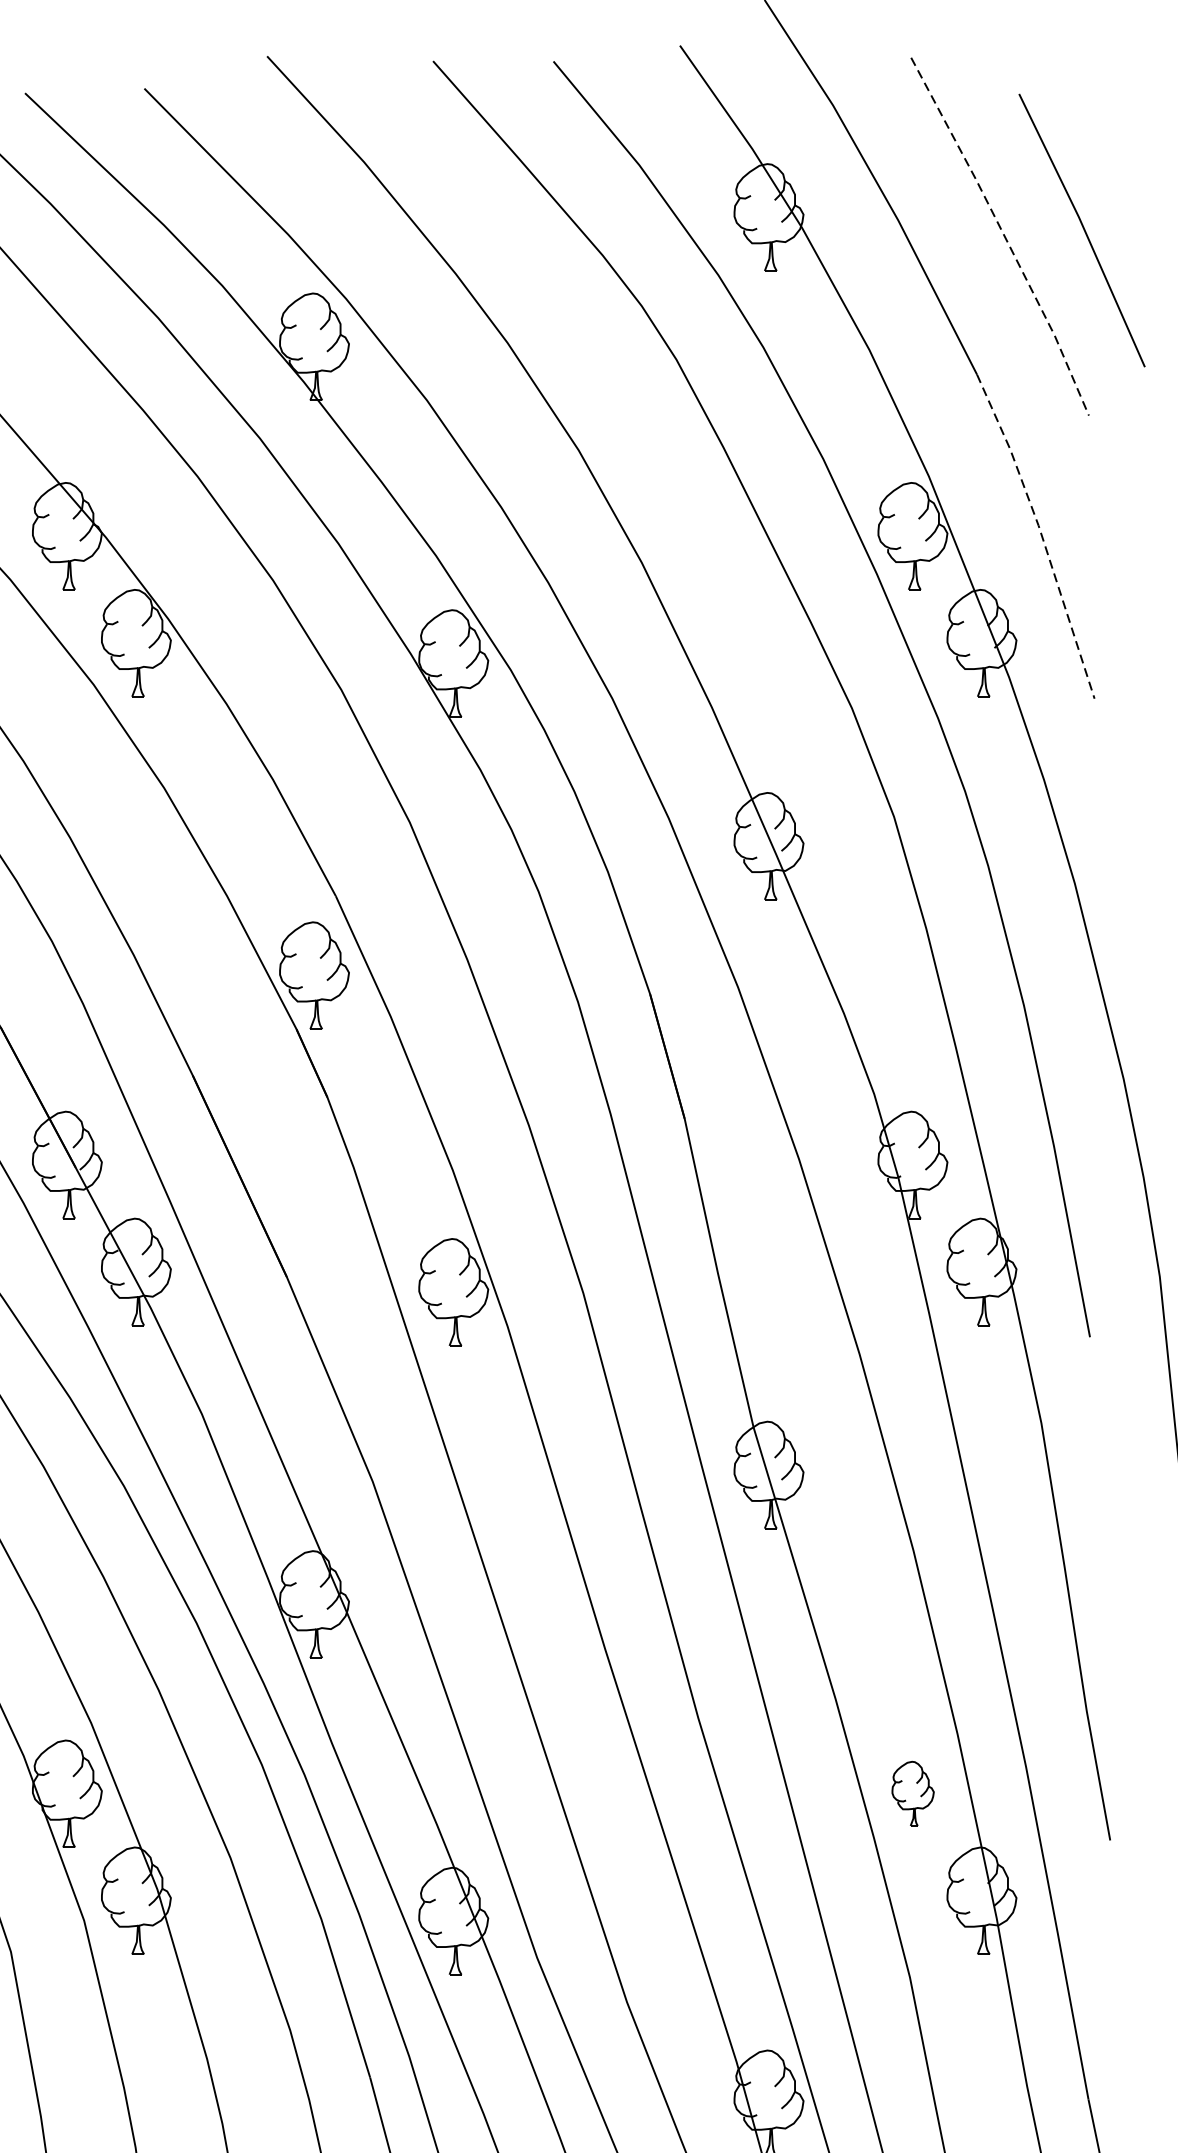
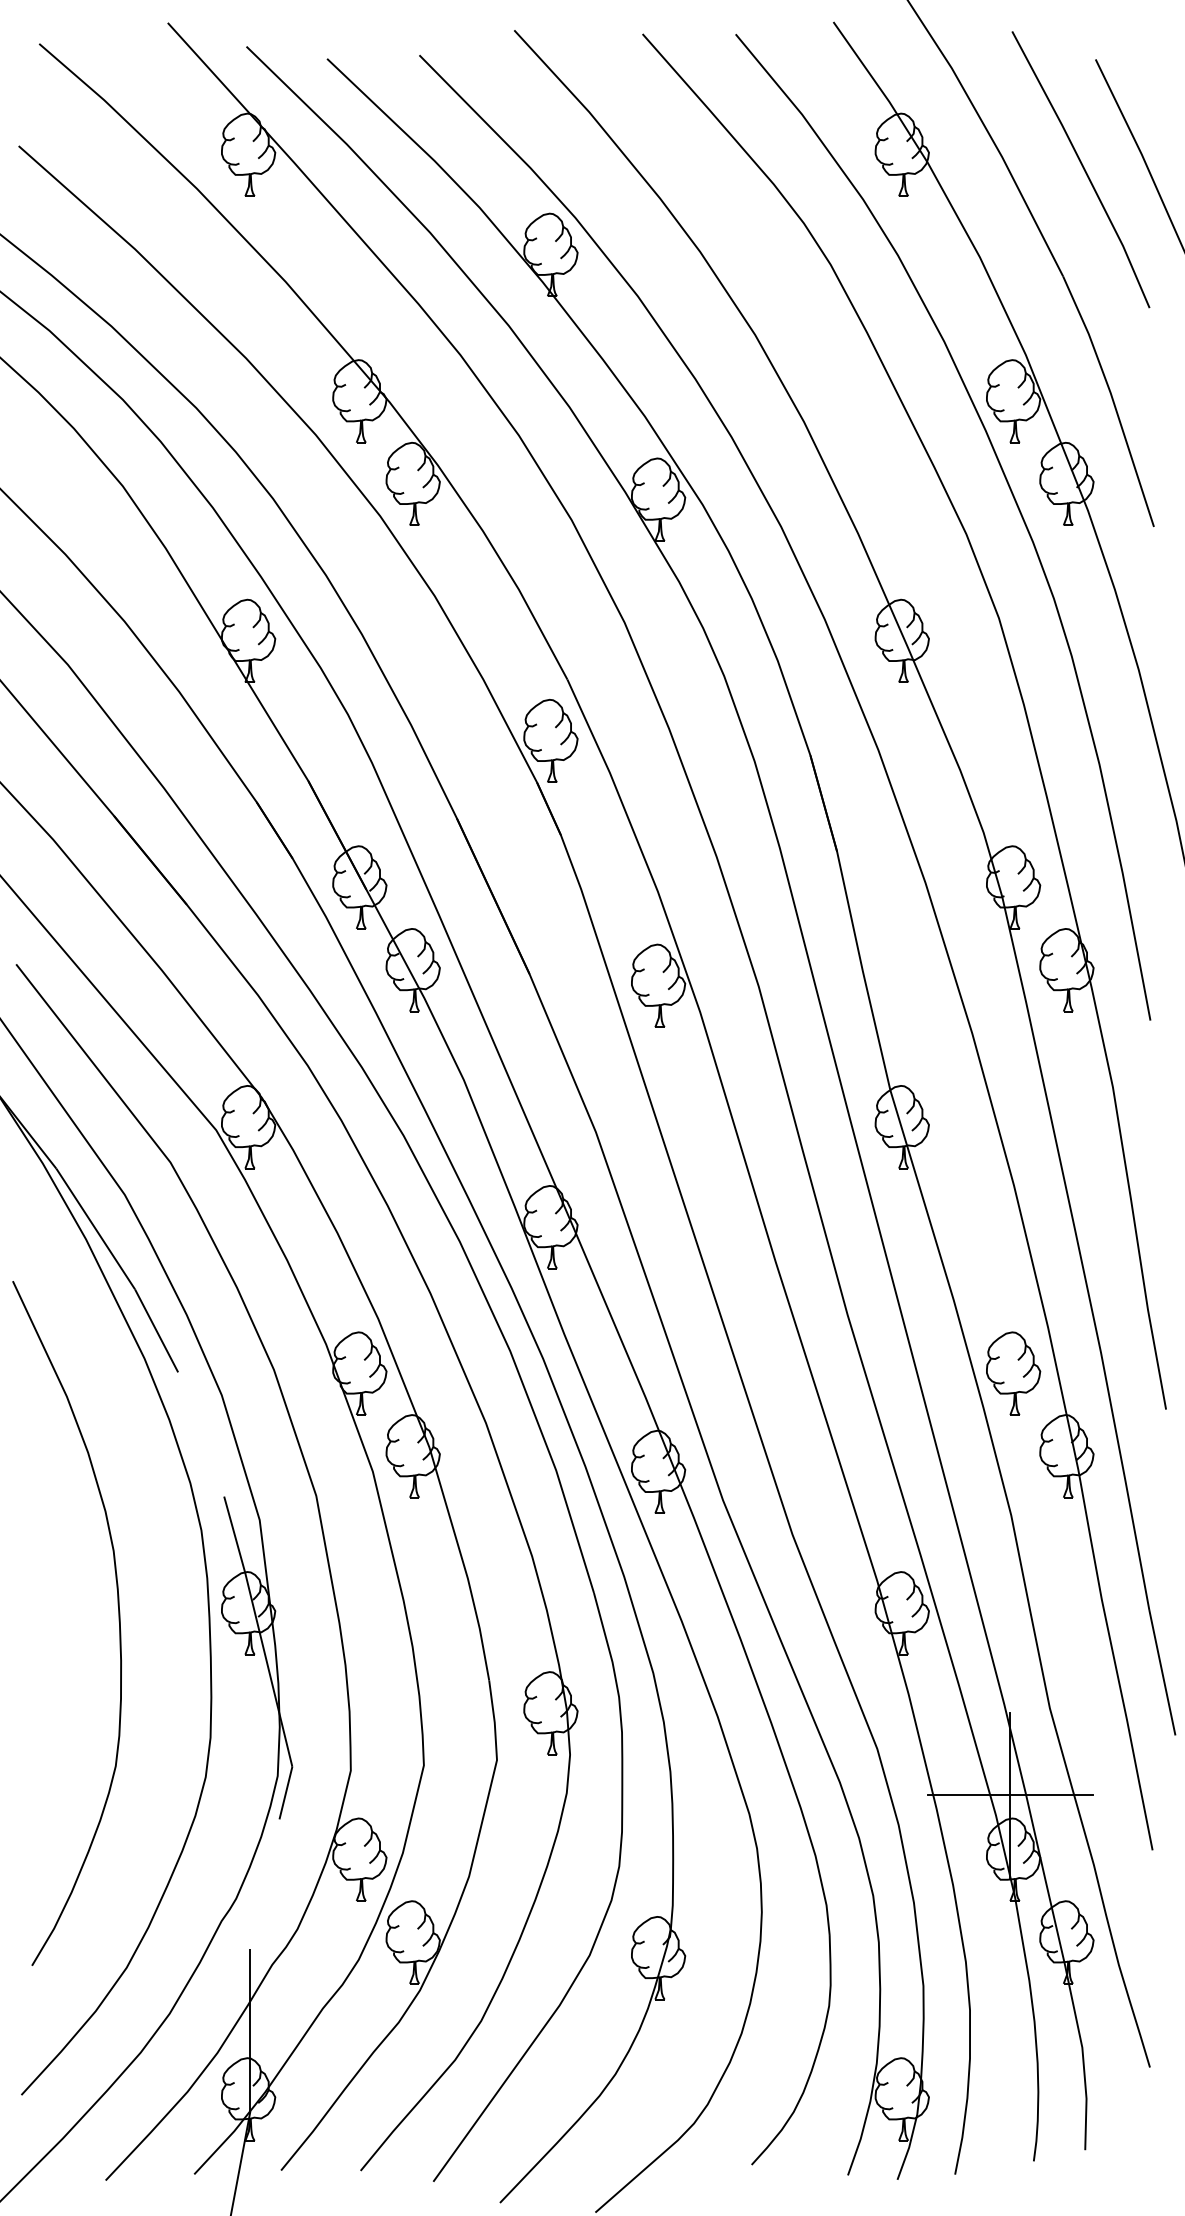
line: (1004, 235) -> (1084, 168), dashed -> solid
line: (1040, 532) -> (1112, 398), dashed -> solid
part: (912, 1793) -> (1013, 1373), size x1.67

